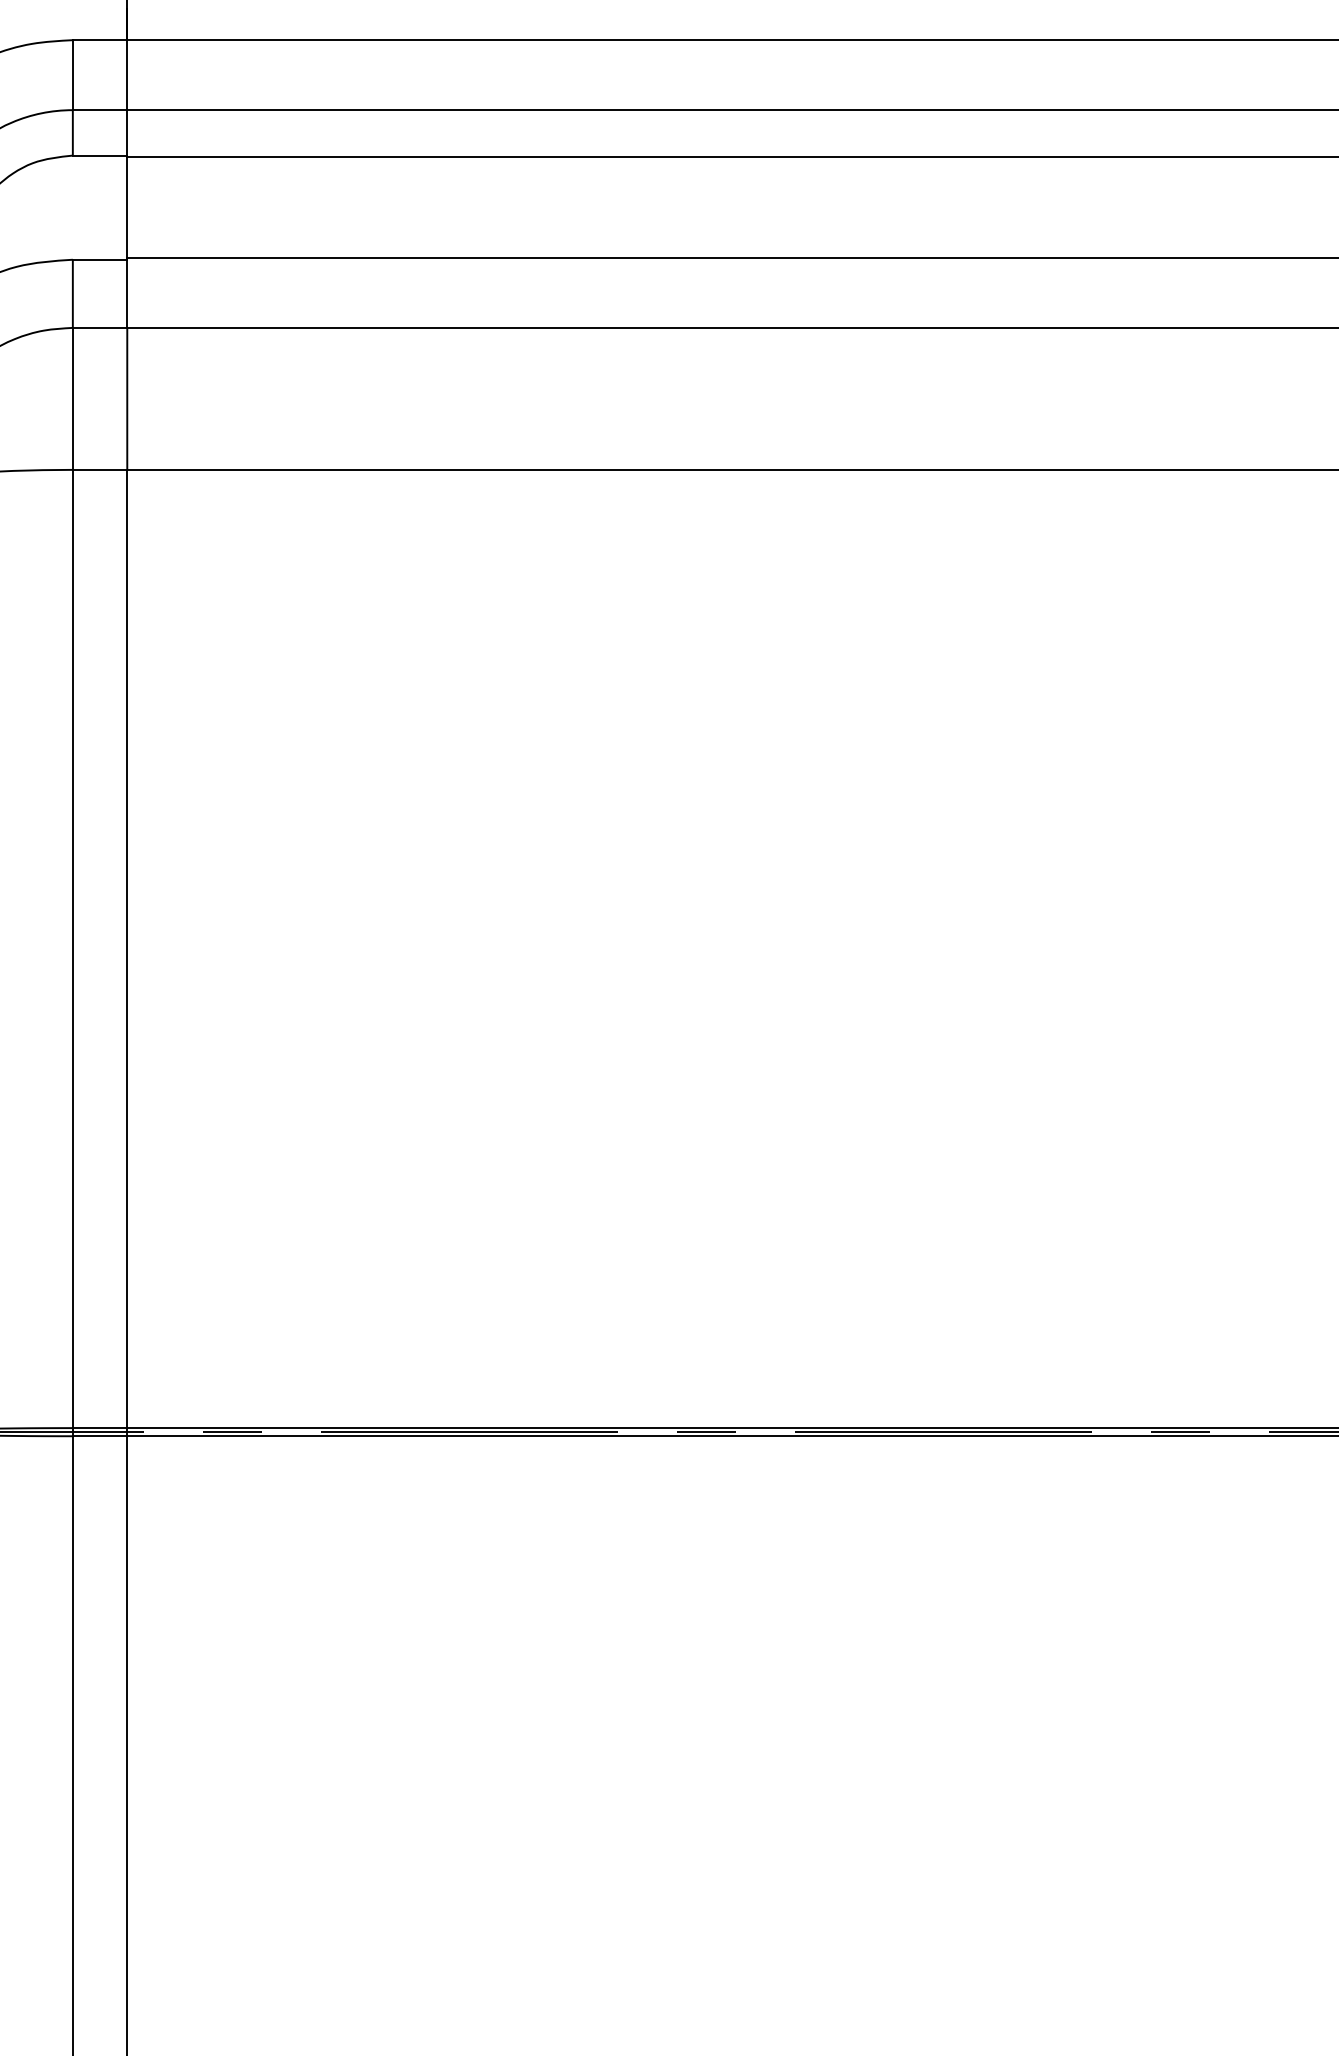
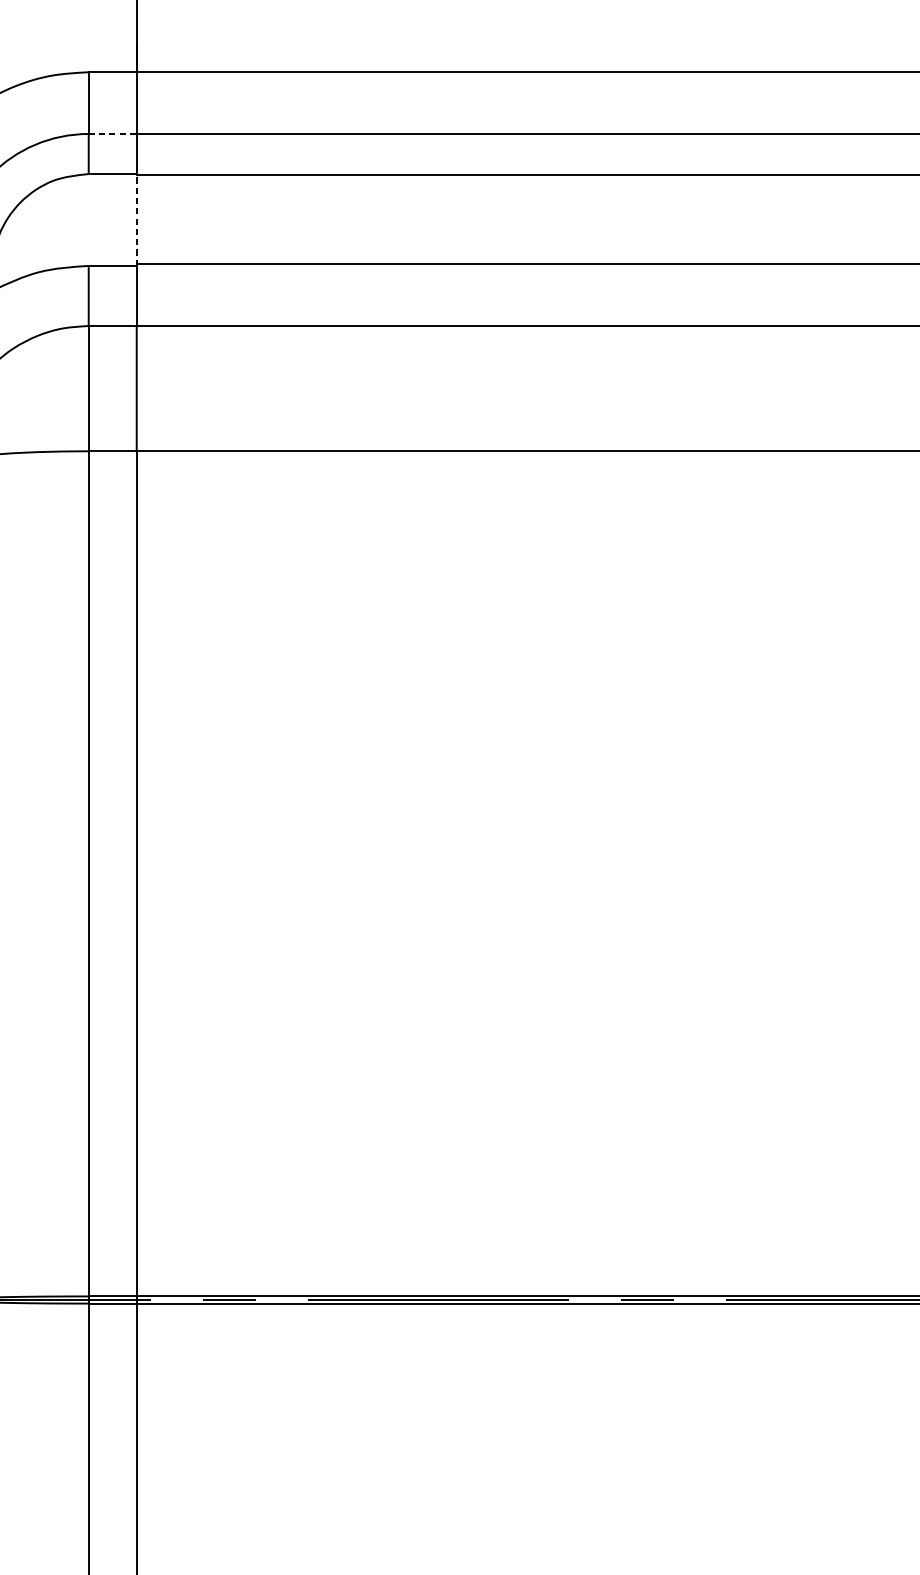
line: (100, 110) -> (113, 134), solid -> dashed
line: (127, 207) -> (136, 219), solid -> dashed

